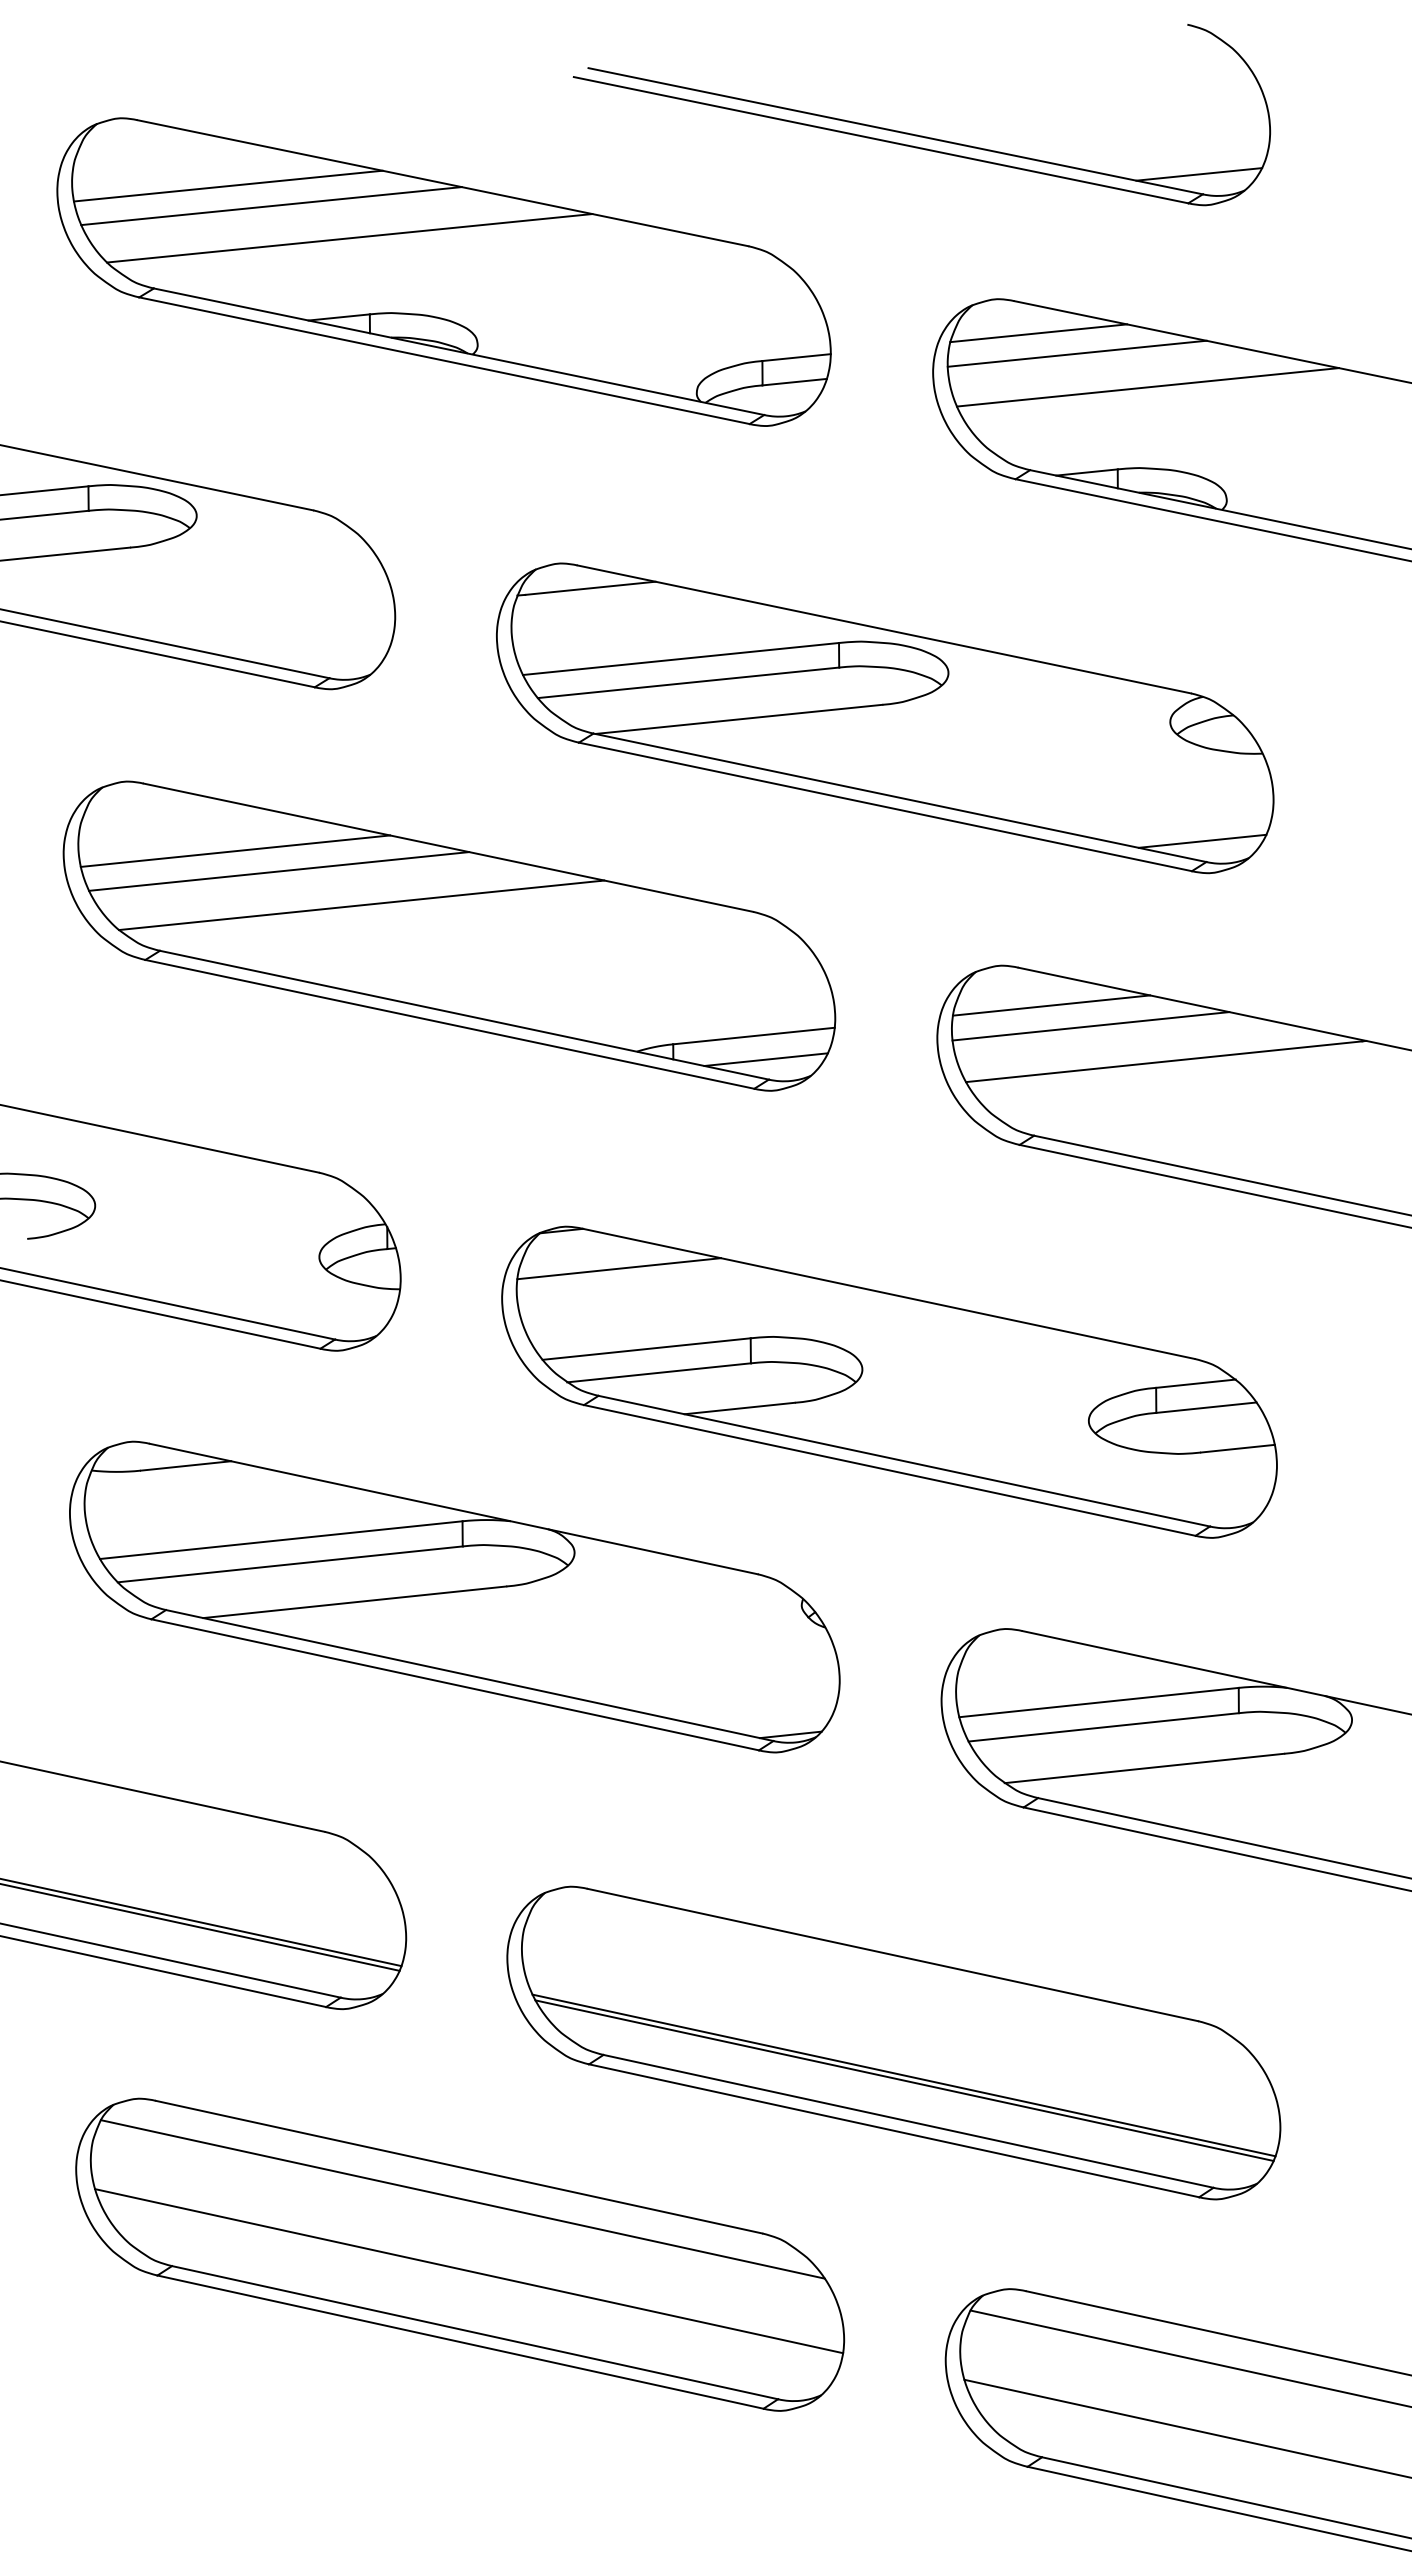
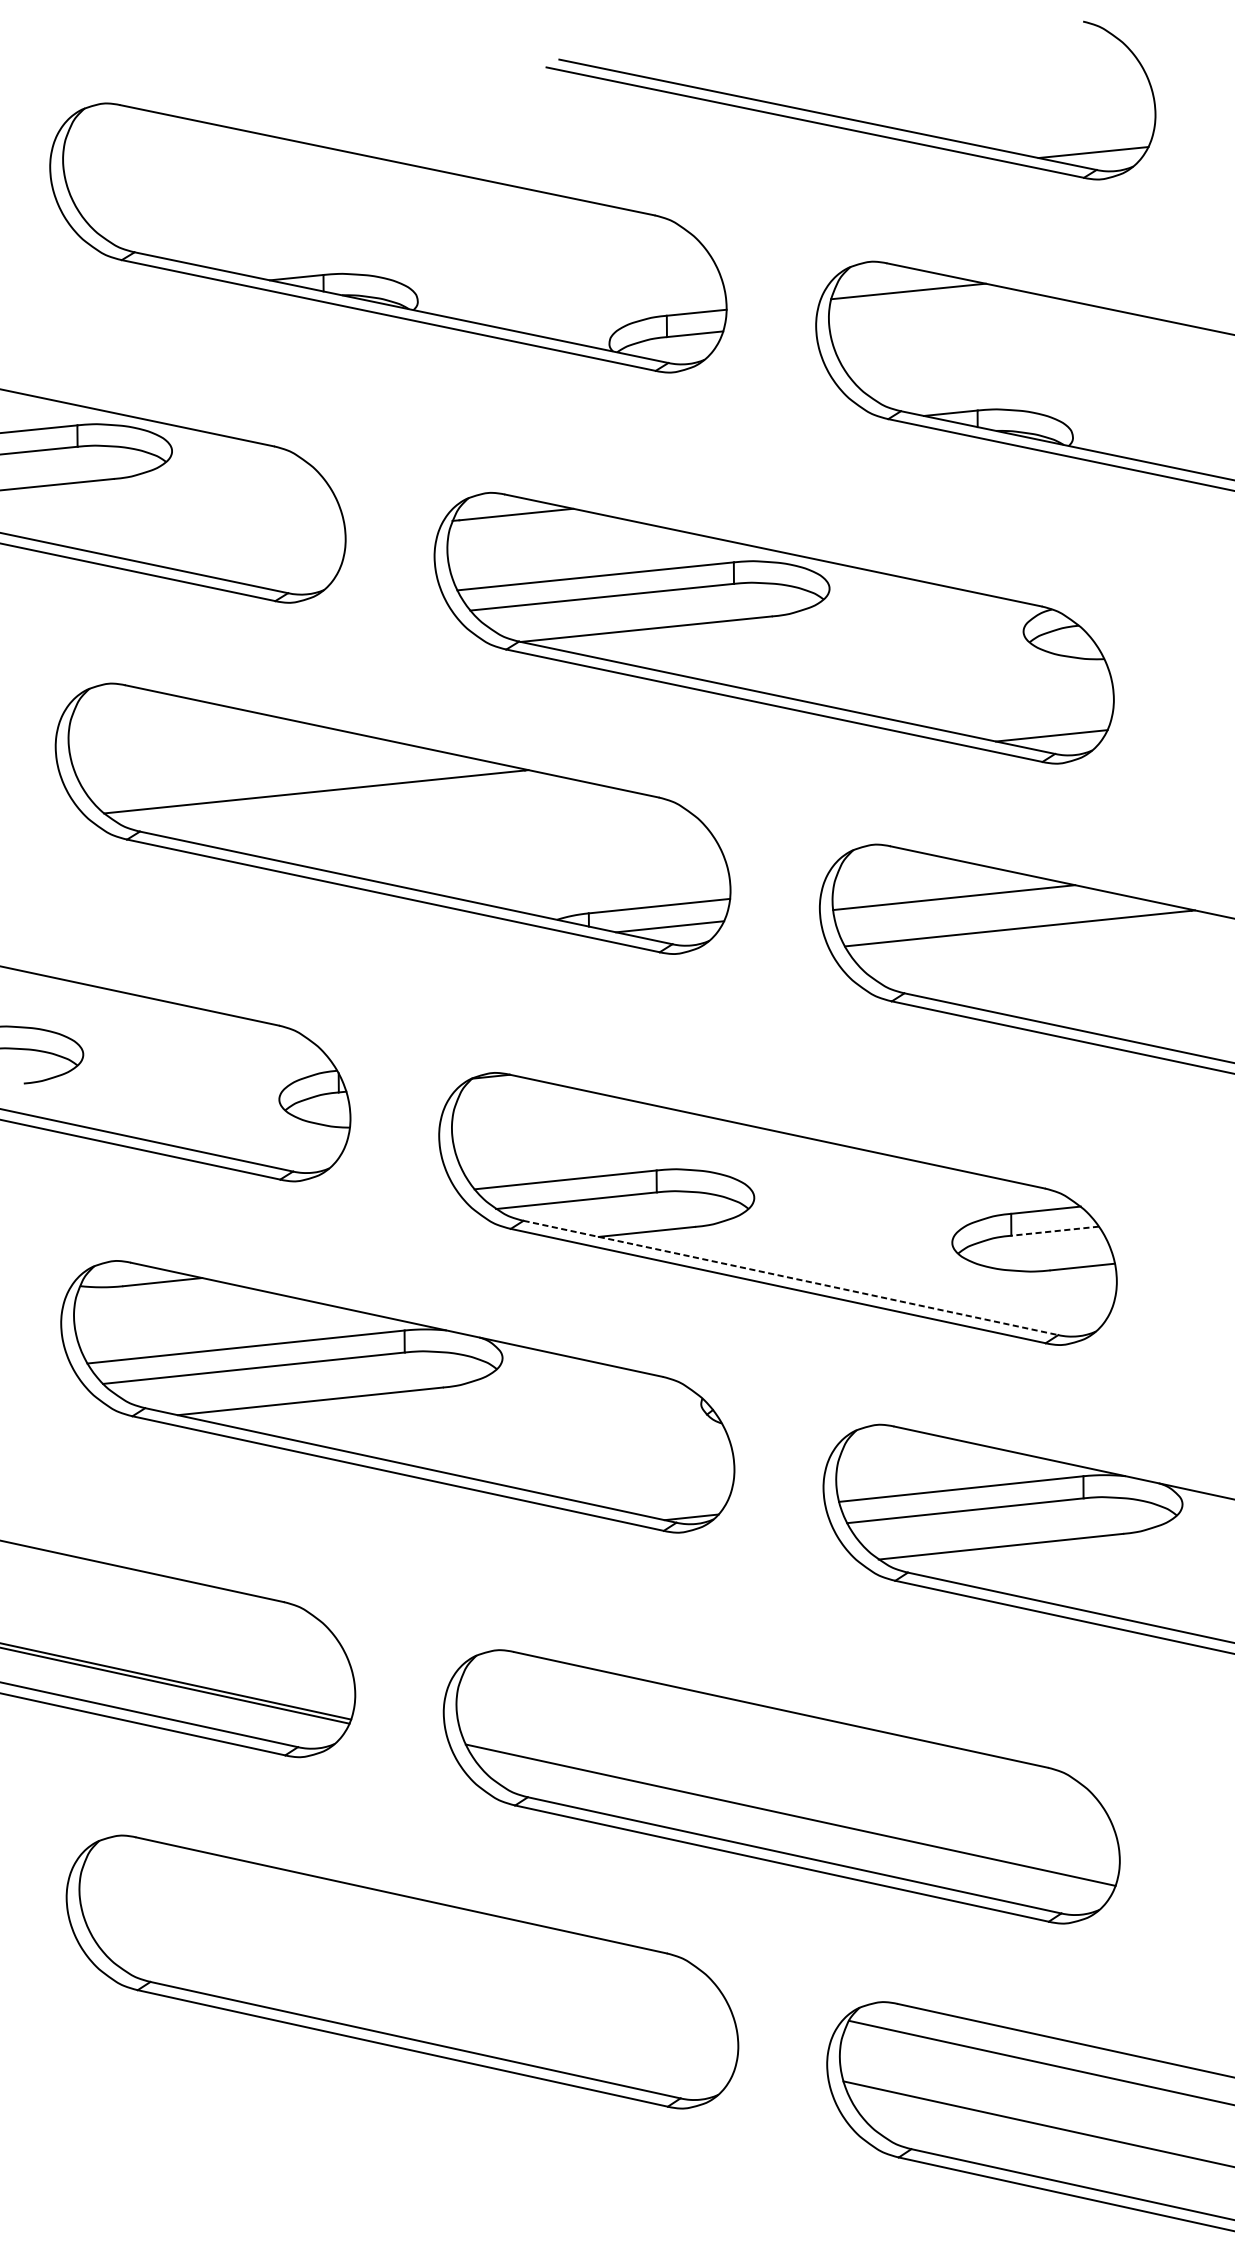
part: (917, 134) -> (847, 117), moved
line: (227, 185) -> (199, 162), removed
line: (271, 206) -> (237, 180), removed
line: (349, 238) -> (305, 208), removed
line: (1076, 353) -> (941, 309), removed
line: (1147, 387) -> (1003, 338), removed
line: (235, 850) -> (206, 743), removed
line: (279, 871) -> (244, 762), removed
line: (1051, 1005) -> (919, 879), removed
line: (619, 1268) -> (541, 1109), removed
line: (1205, 1407) -> (1054, 1231), solid -> dashed
line: (904, 1461) -> (791, 1278), solid -> dashed
line: (904, 2080) -> (791, 1819), removed
line: (462, 2199) -> (404, 1923), removed
line: (469, 2271) -> (410, 1986), removed

